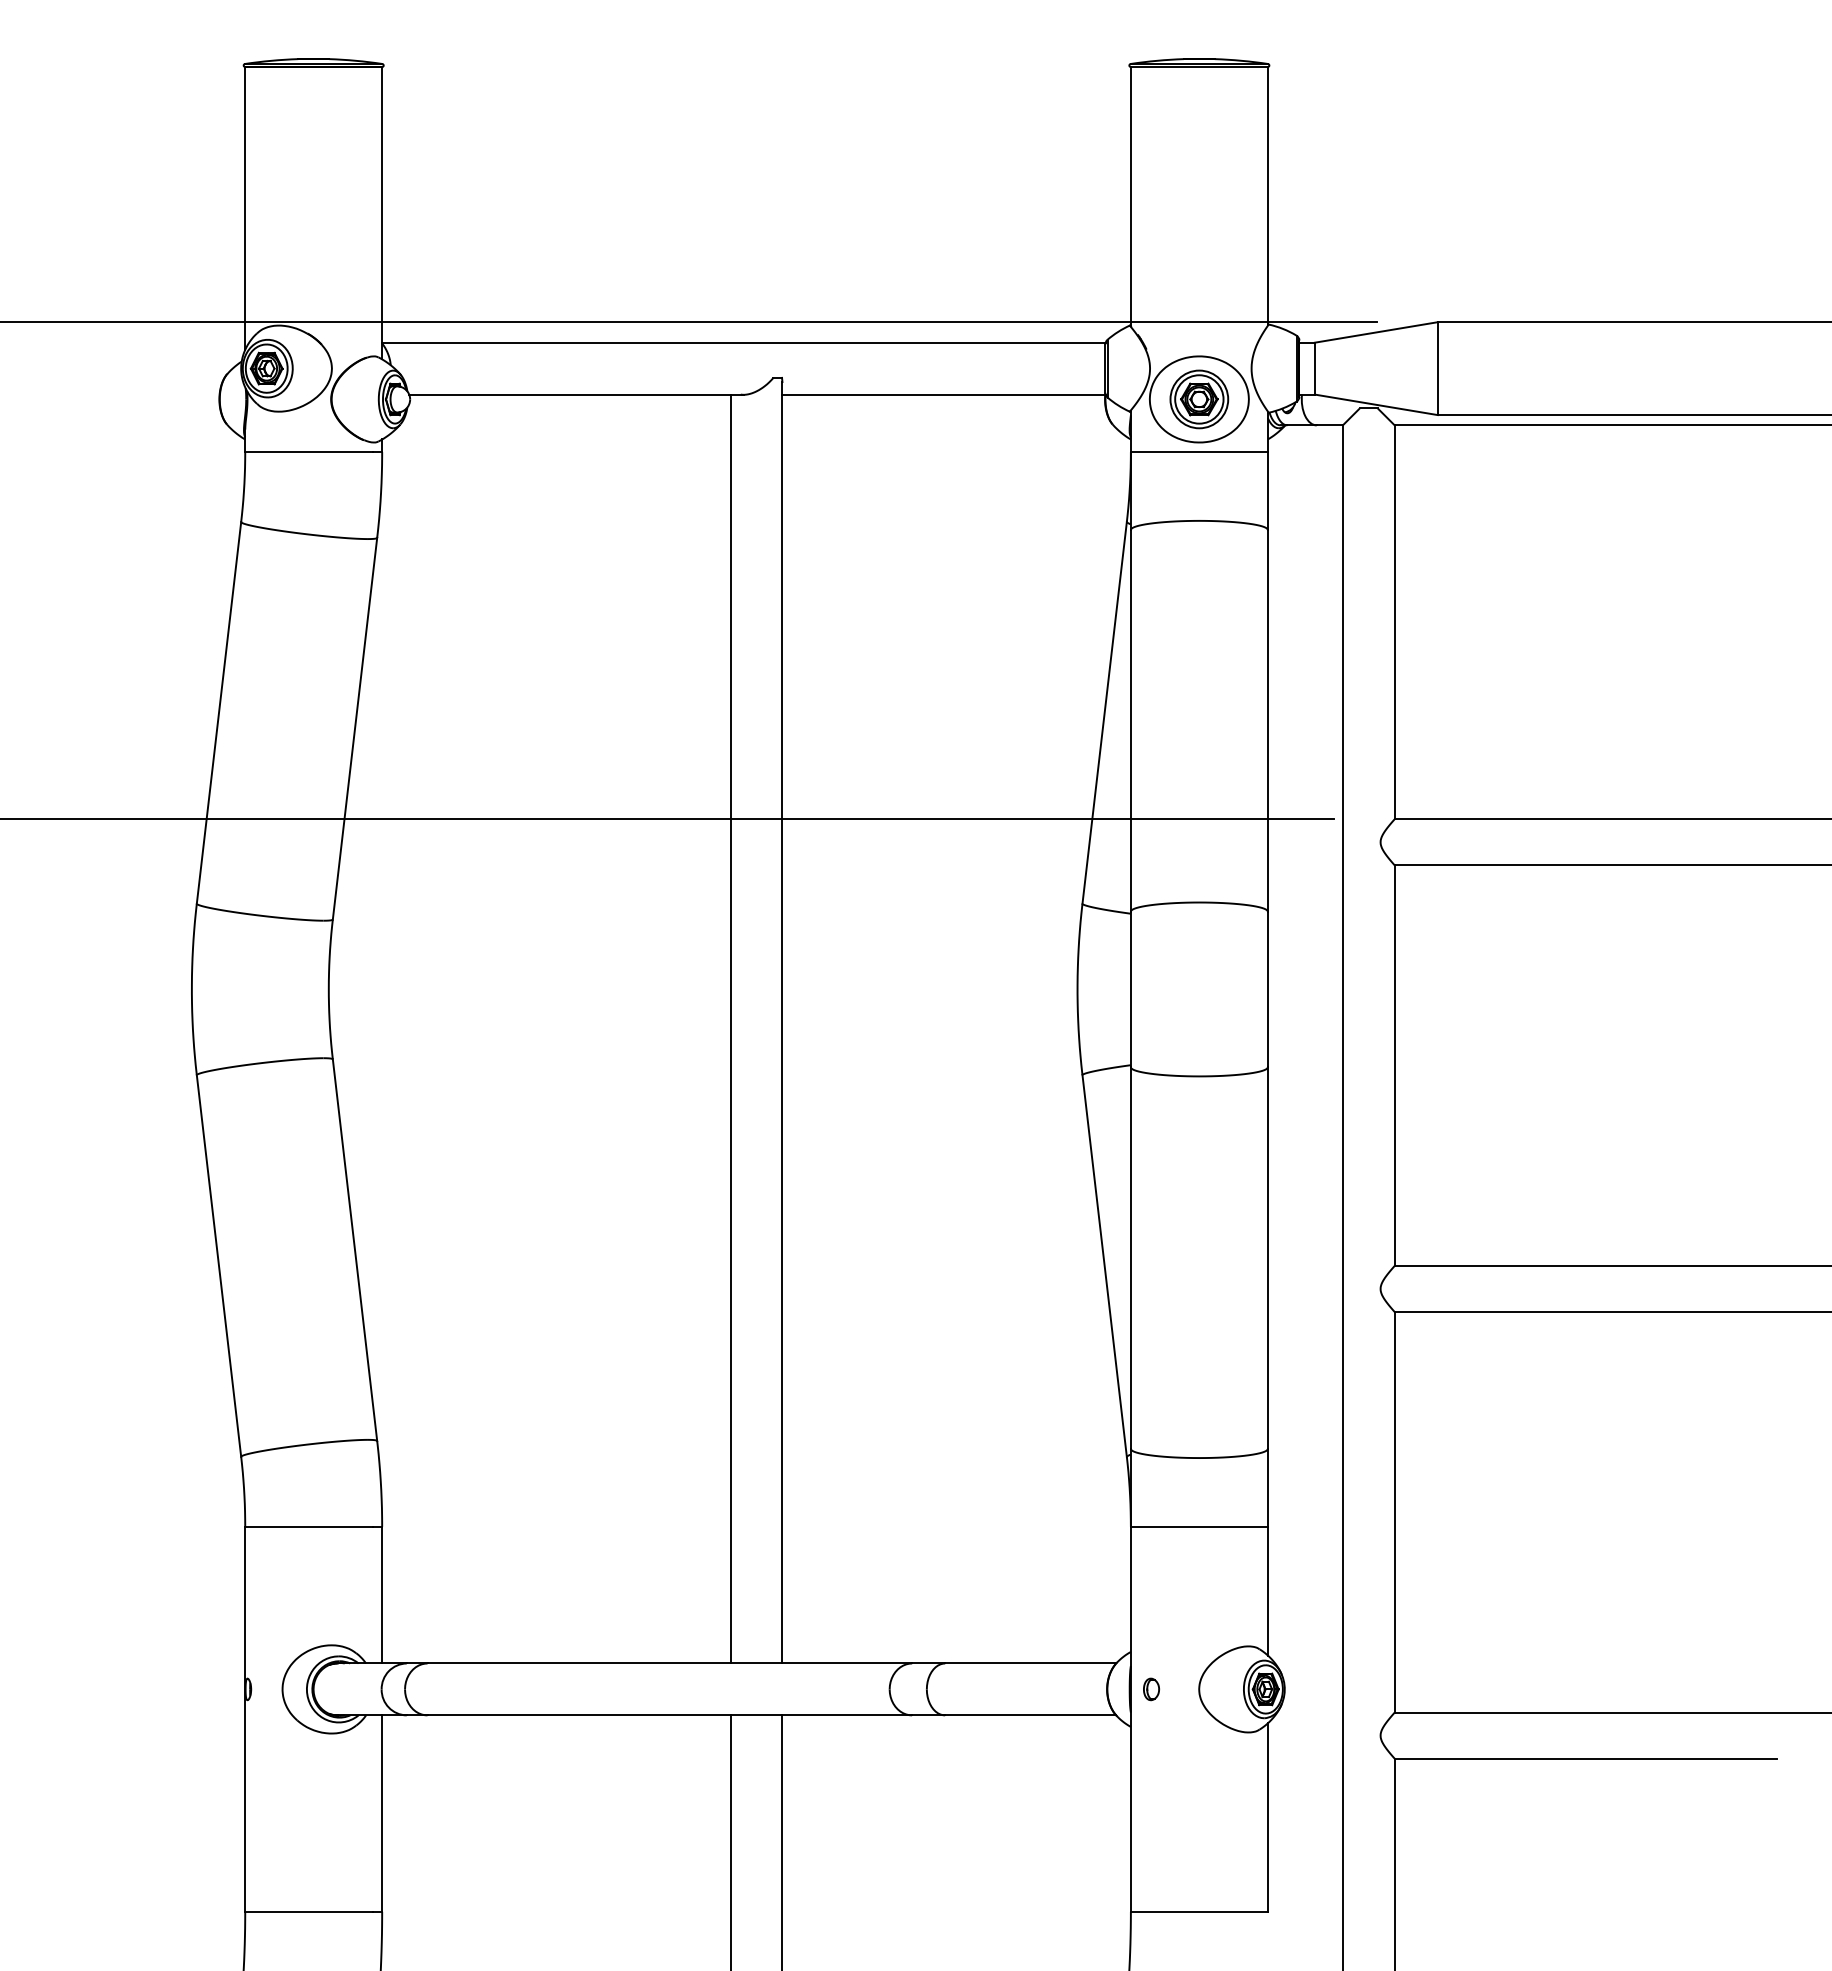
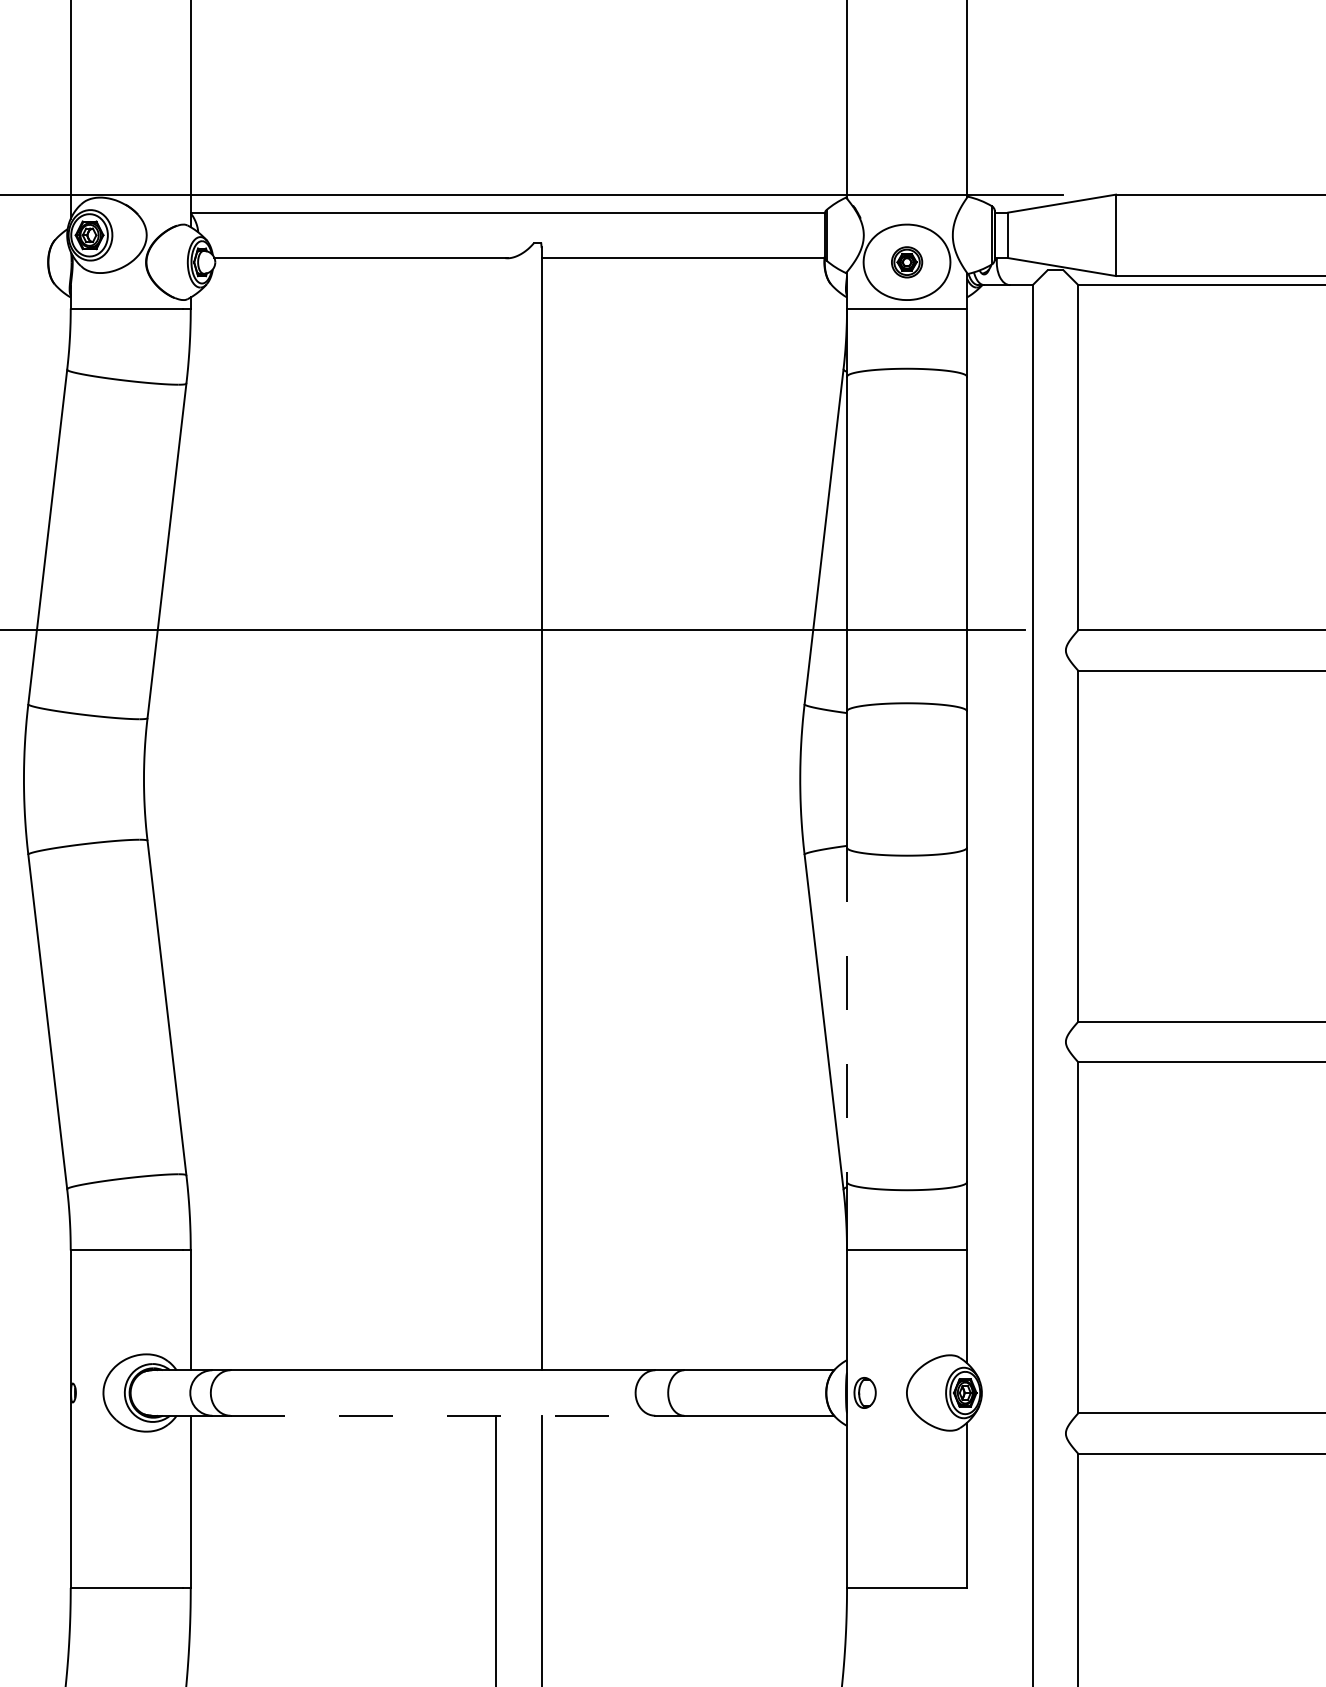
part: (1199, 399) -> (907, 262), size x0.6
line: (730, 1028) -> (496, 813), removed
line: (1130, 1258) -> (846, 1015), solid -> dashed
part: (1151, 1689) -> (865, 1393), size x1.6
line: (670, 1715) -> (443, 1415), solid -> dashed

